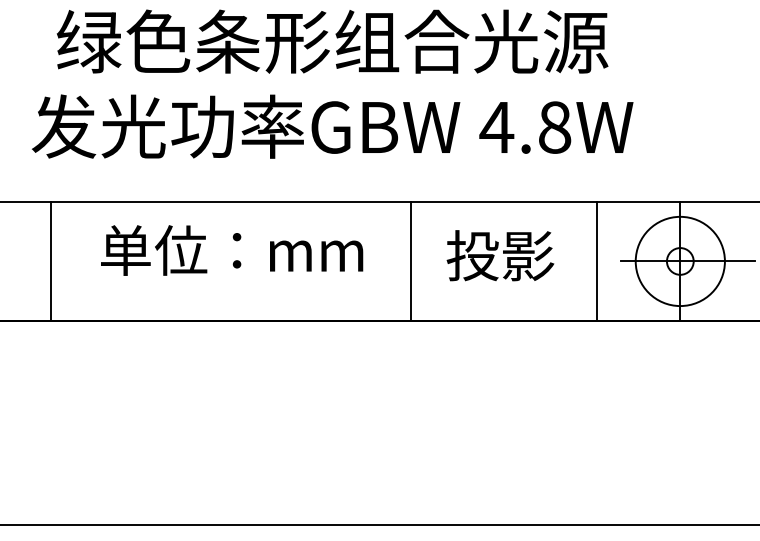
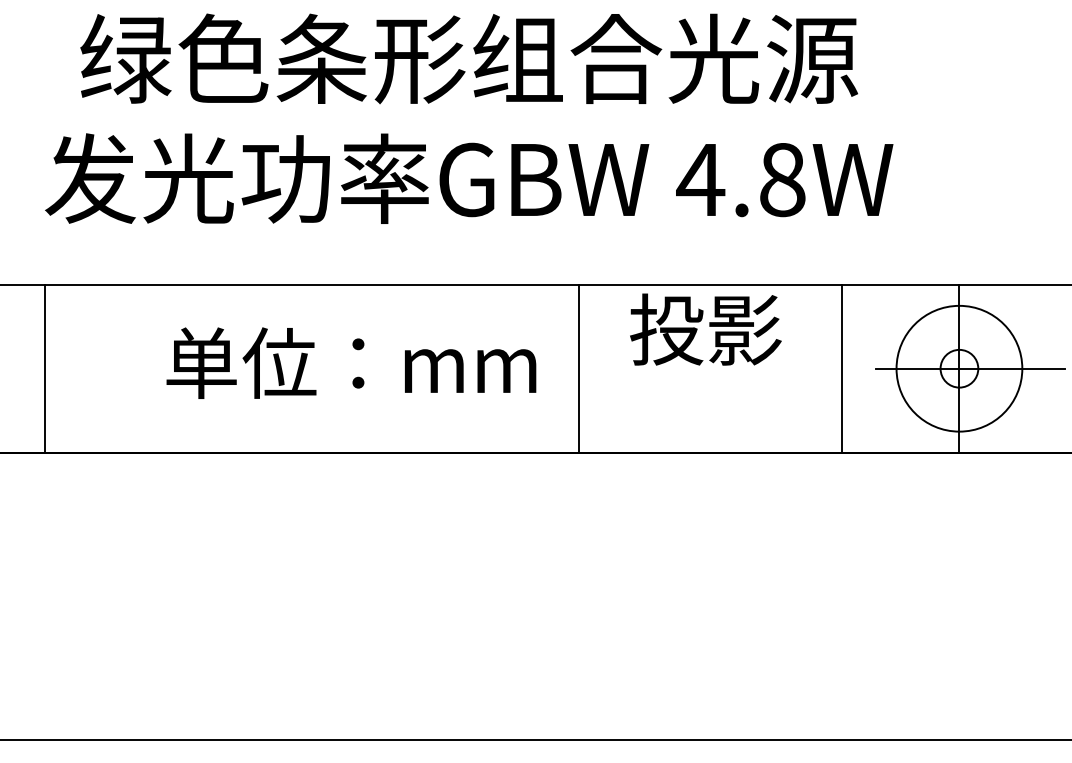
text: (232, 250) -> (352, 363), moved
text: (500, 255) -> (705, 329), moved
line: (51, 261) -> (46, 368), moved

